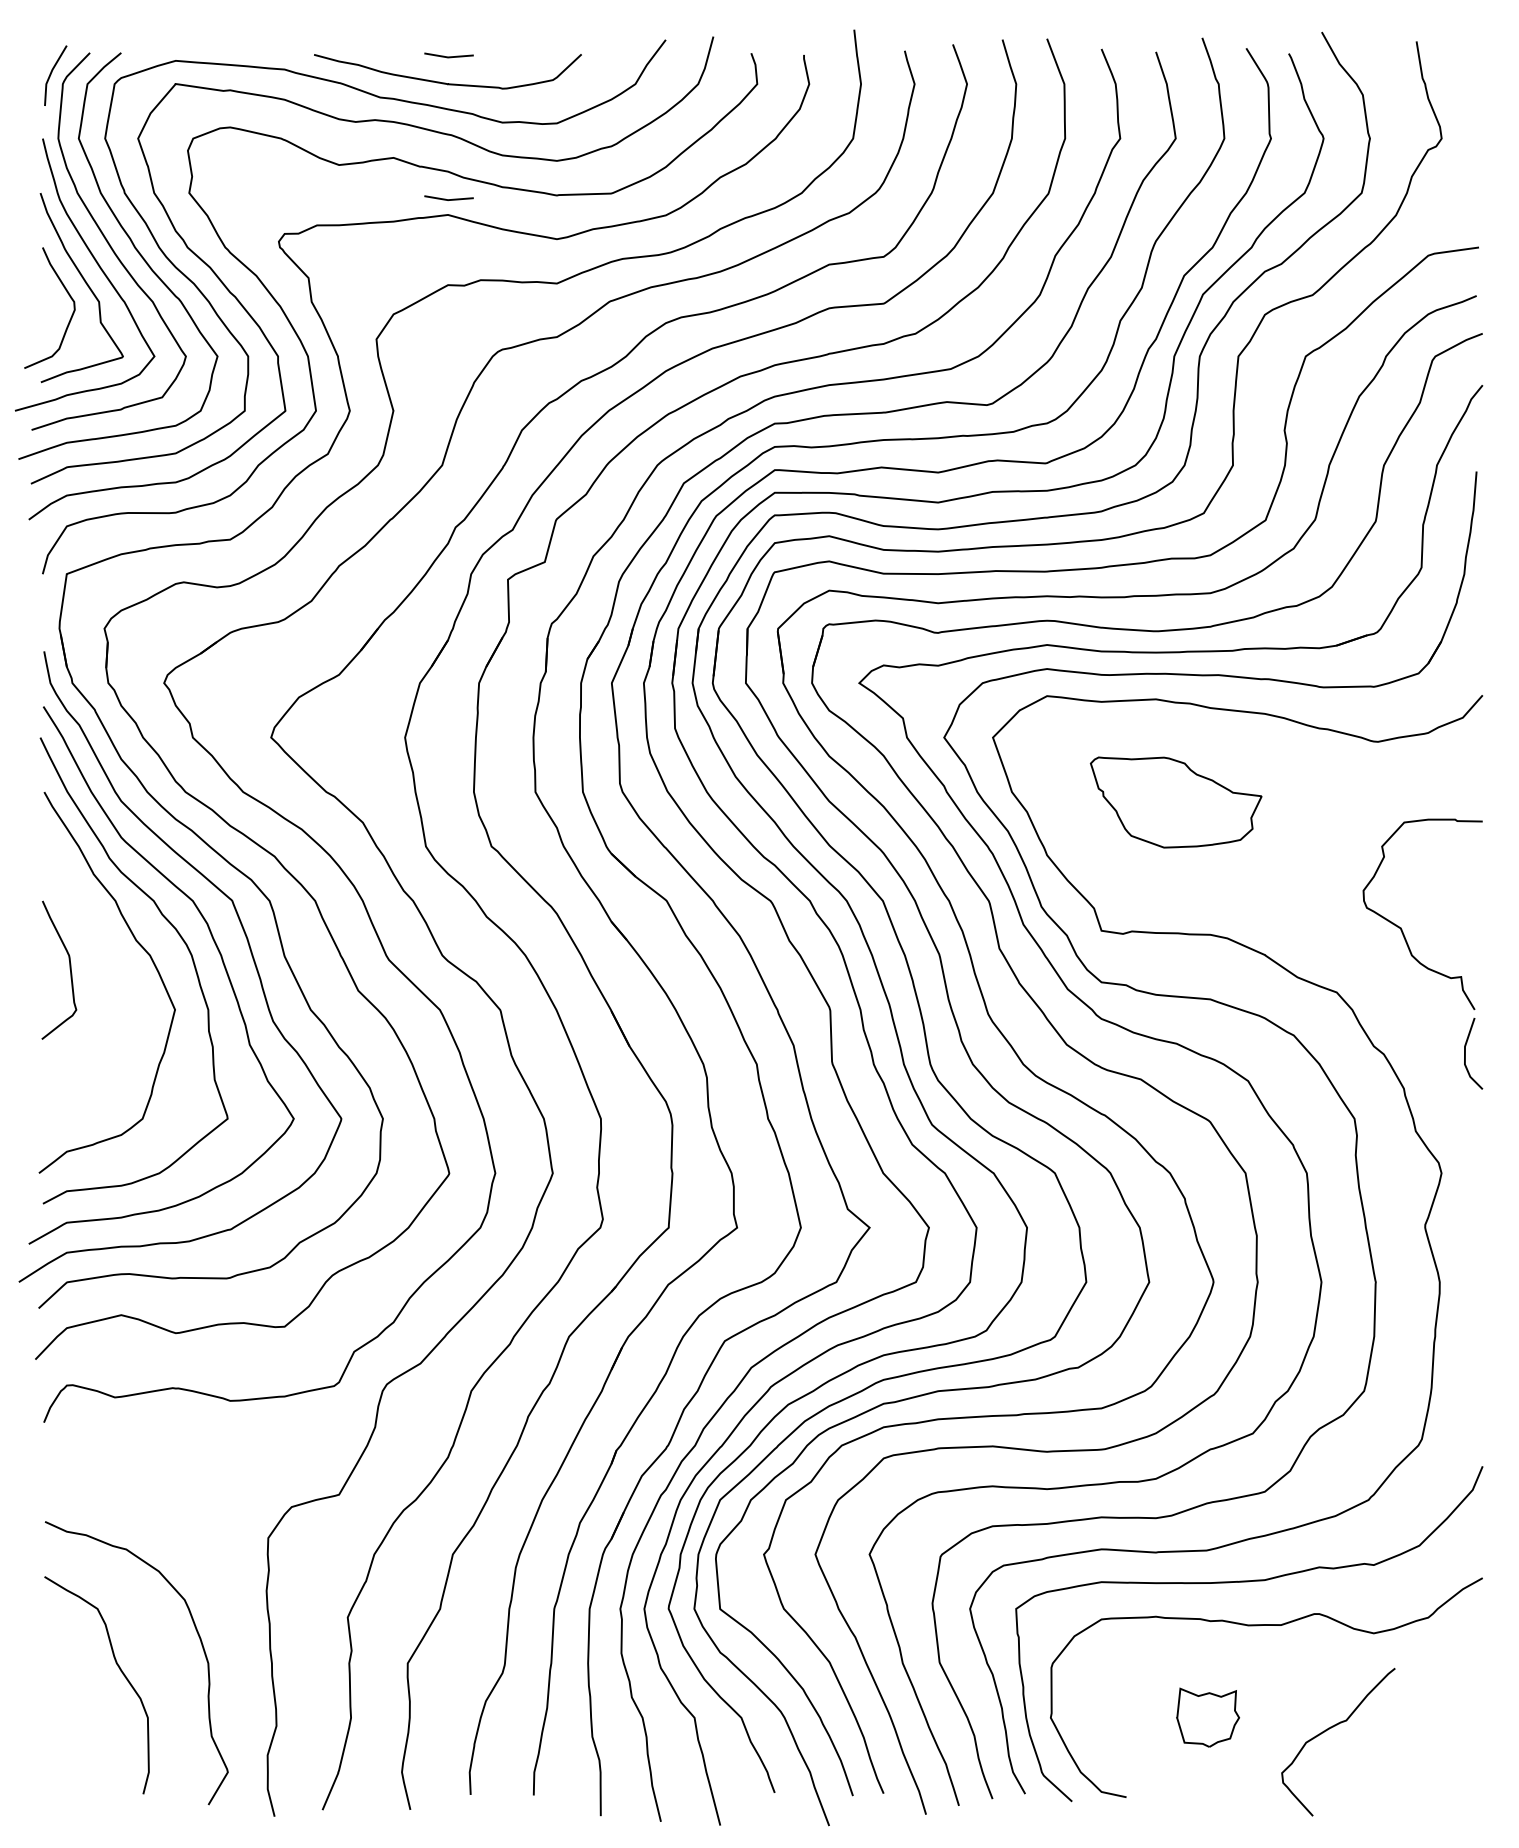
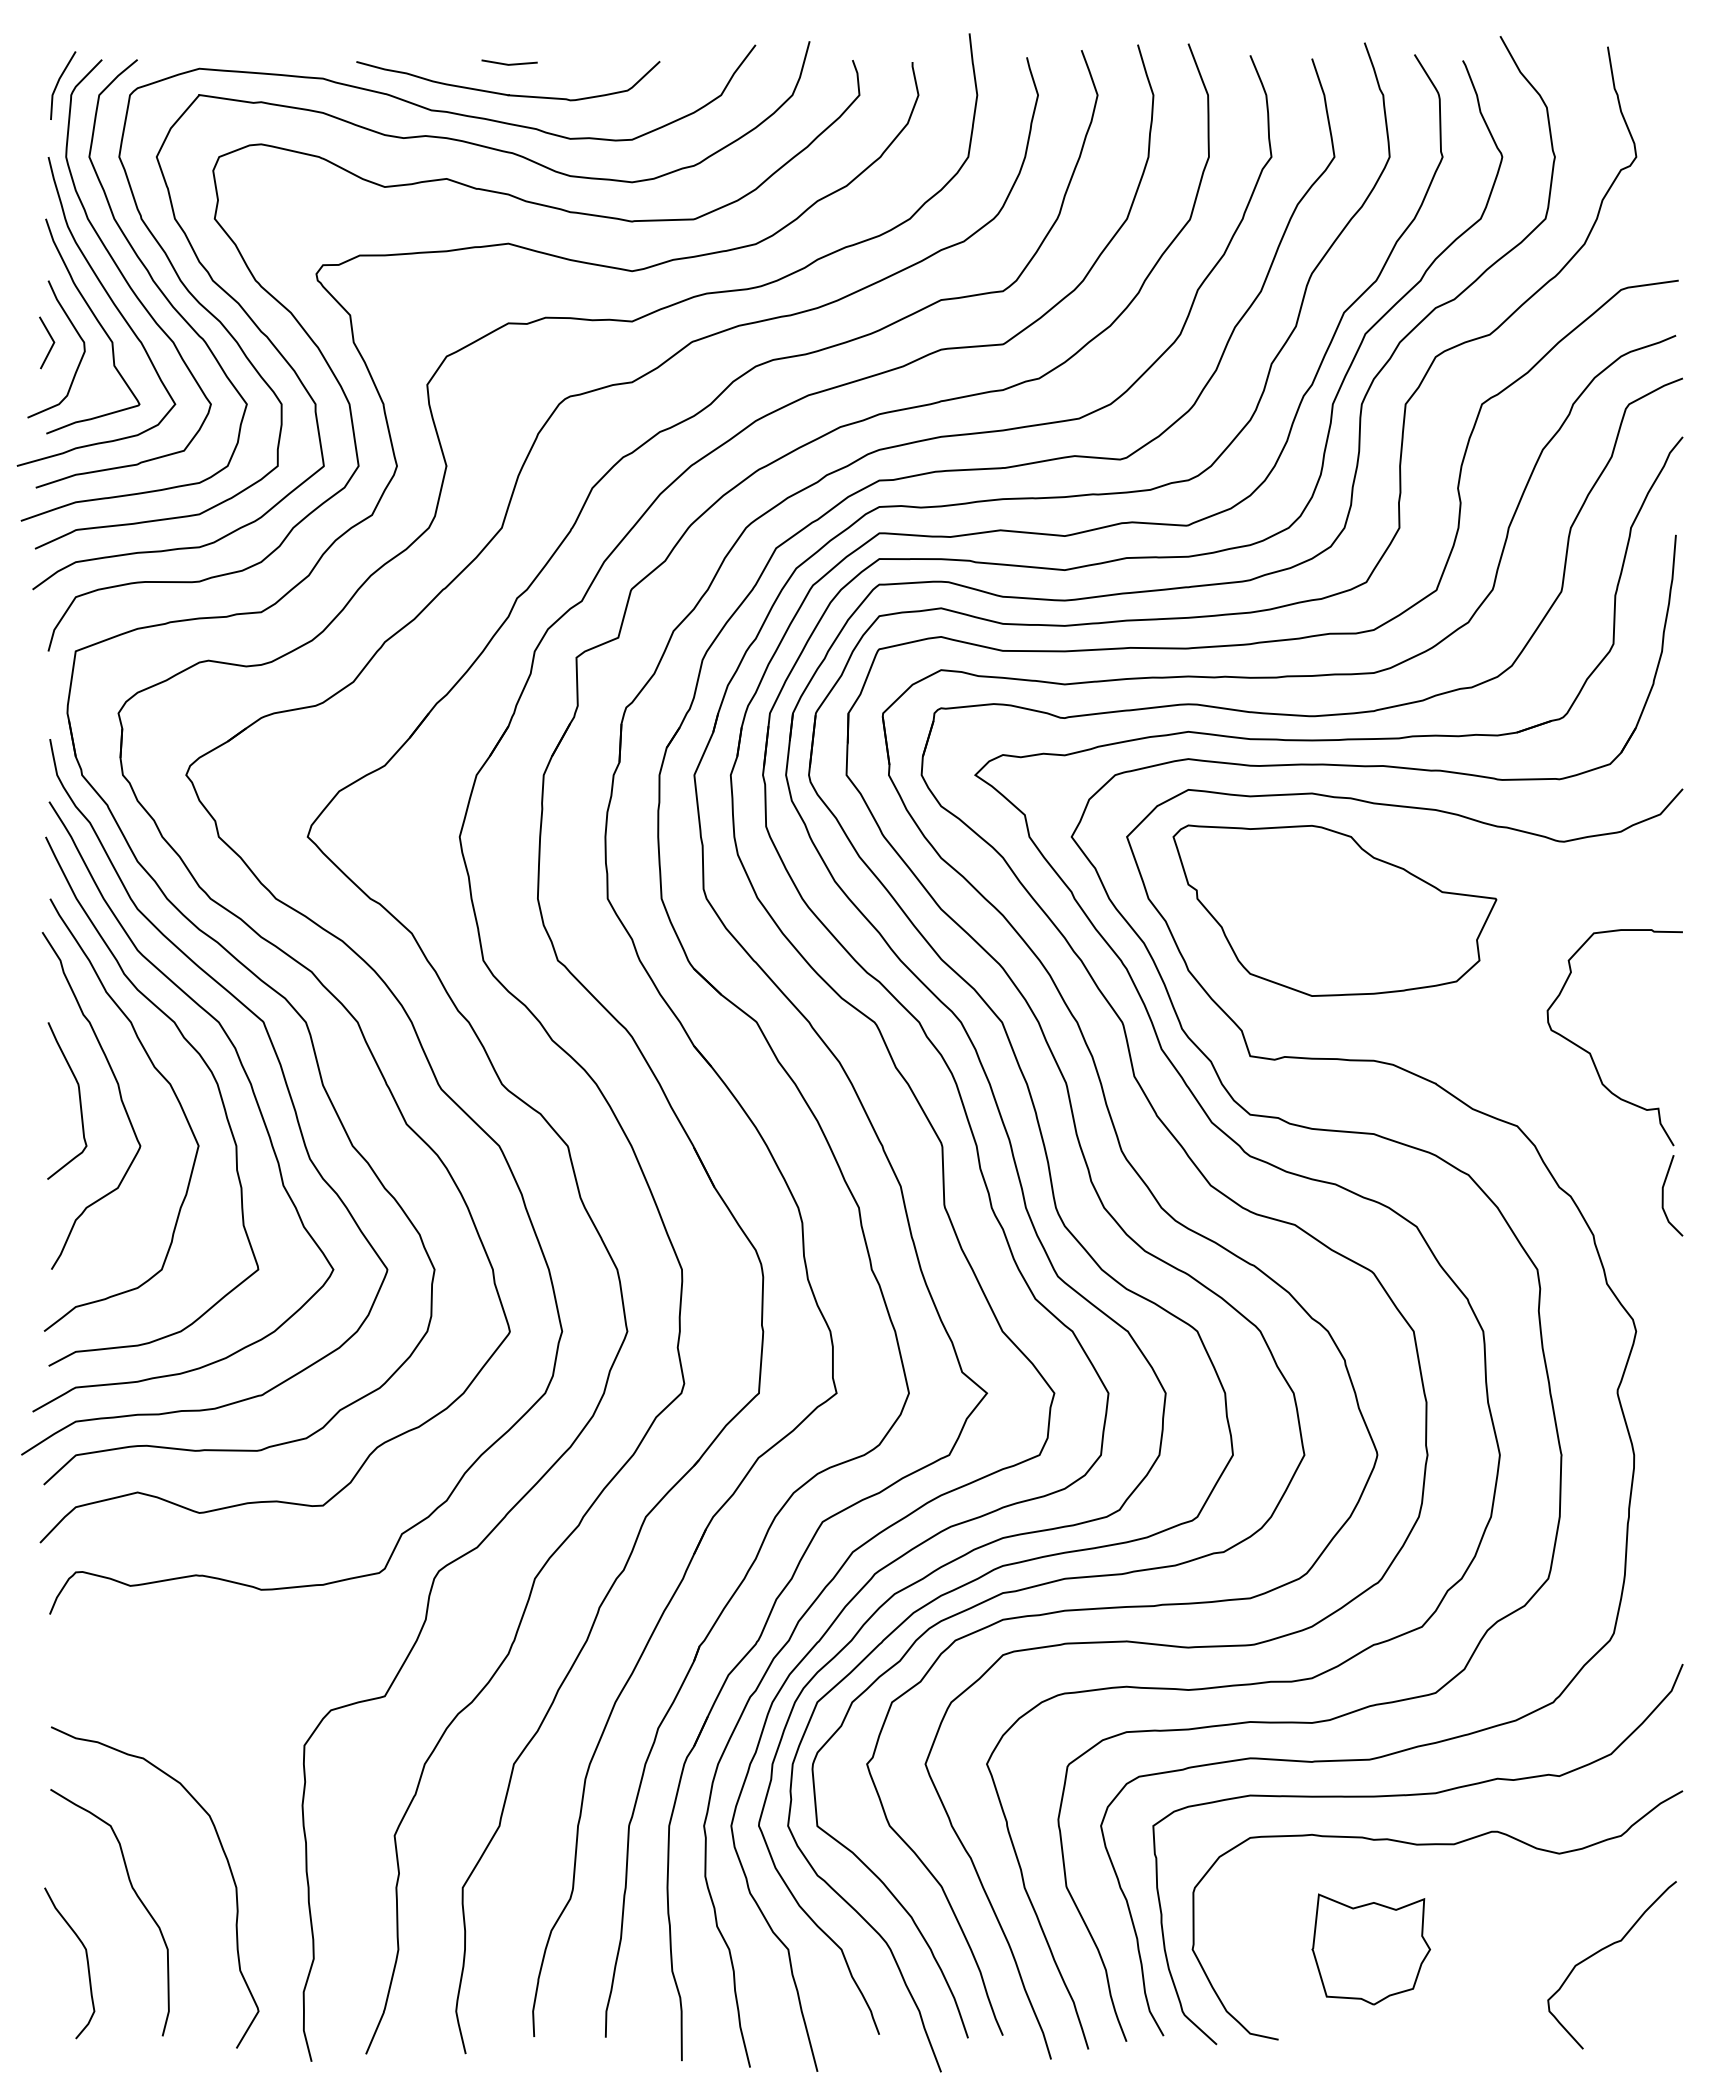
line: (448, 198) -> (509, 225), removed
line: (45, 299) -> (51, 339), added
part: (1175, 802) -> (1334, 910), size x1.67
curve: (105, 965) -> (119, 1095), added
part: (1207, 1717) -> (1370, 1949), size x1.67
curve: (76, 1727) -> (86, 1960), added
curve: (1331, 1728) -> (1604, 1949), moved

